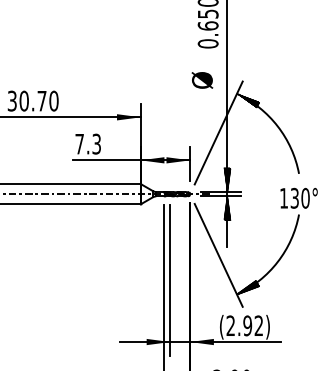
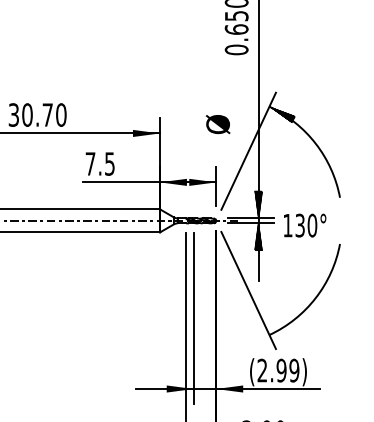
text: (201, 80) -> (217, 124), moved
text: (96, 143) -> (109, 163), 7.3 -> 7.5
text: (299, 198) -> (305, 225), moved
hatch: (247, 287) -> (281, 327), removed
text: (259, 325) -> (294, 370), (2.92) -> (2.99)

